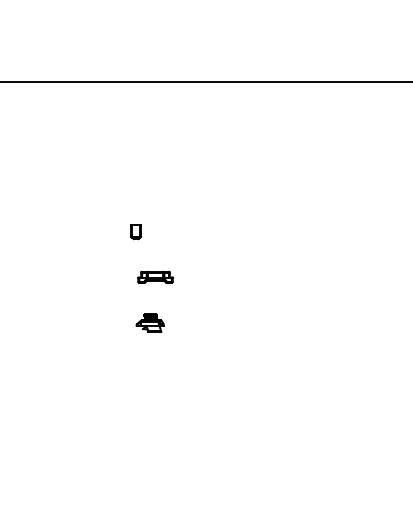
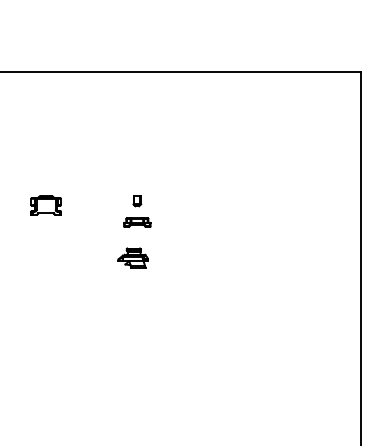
part: (136, 232) -> (137, 201), moved
part: (36, 254) -> (45, 205), added
part: (149, 322) -> (132, 257), size x1.43

